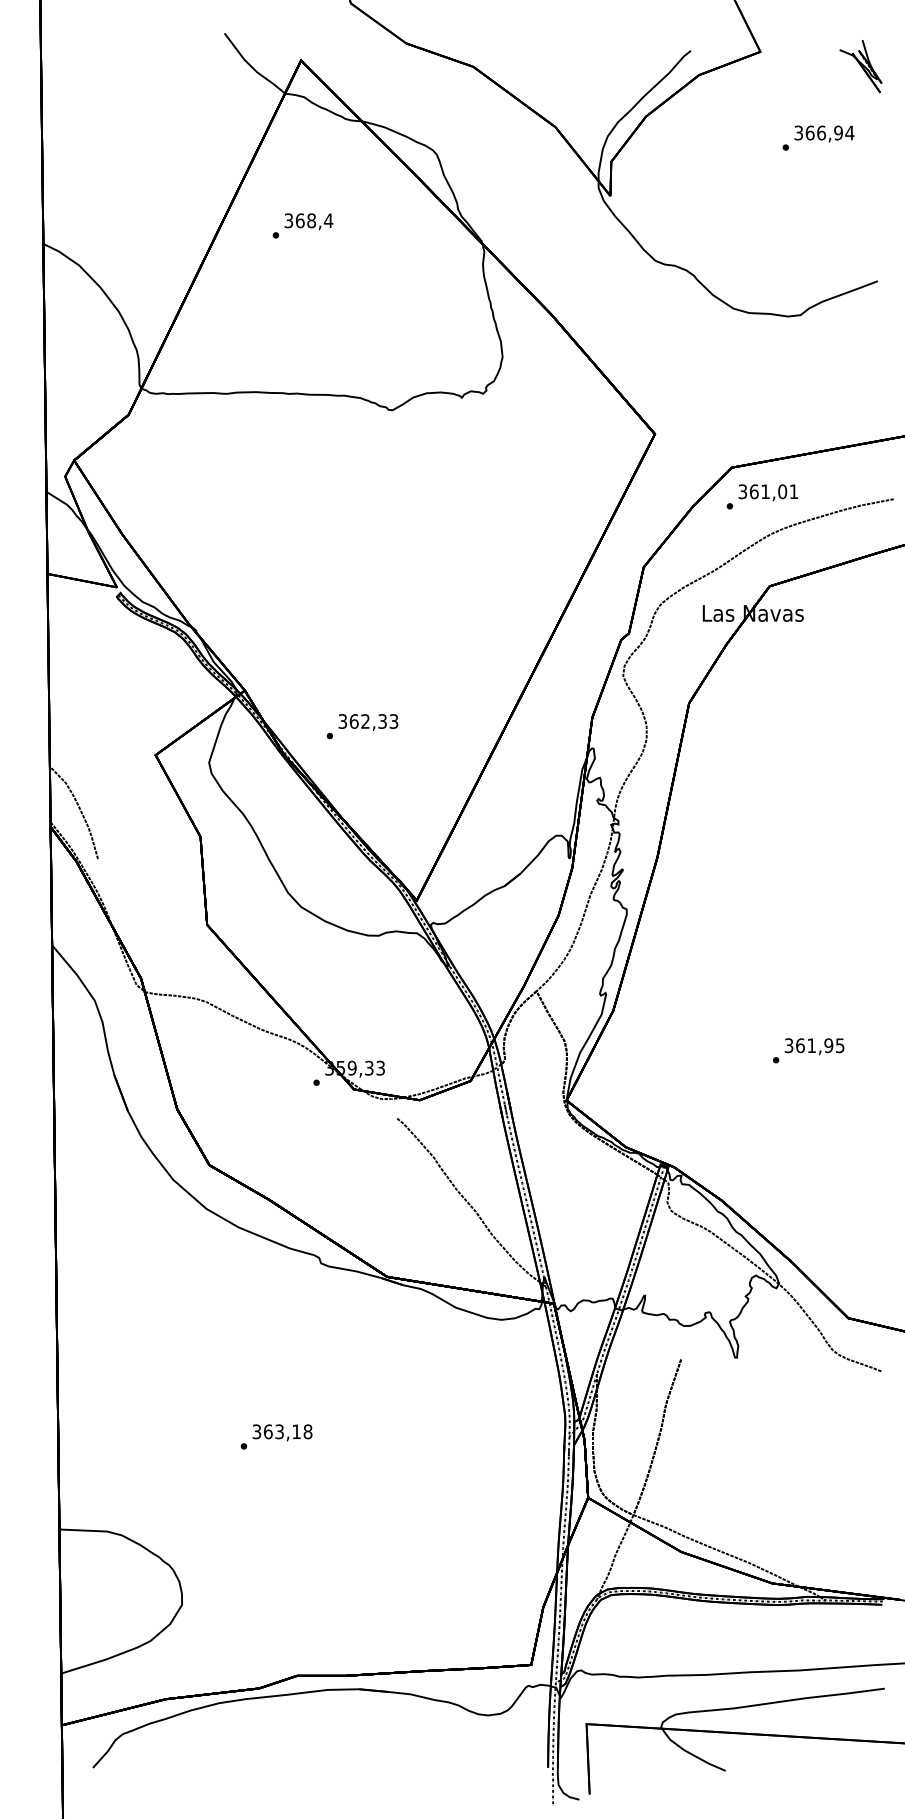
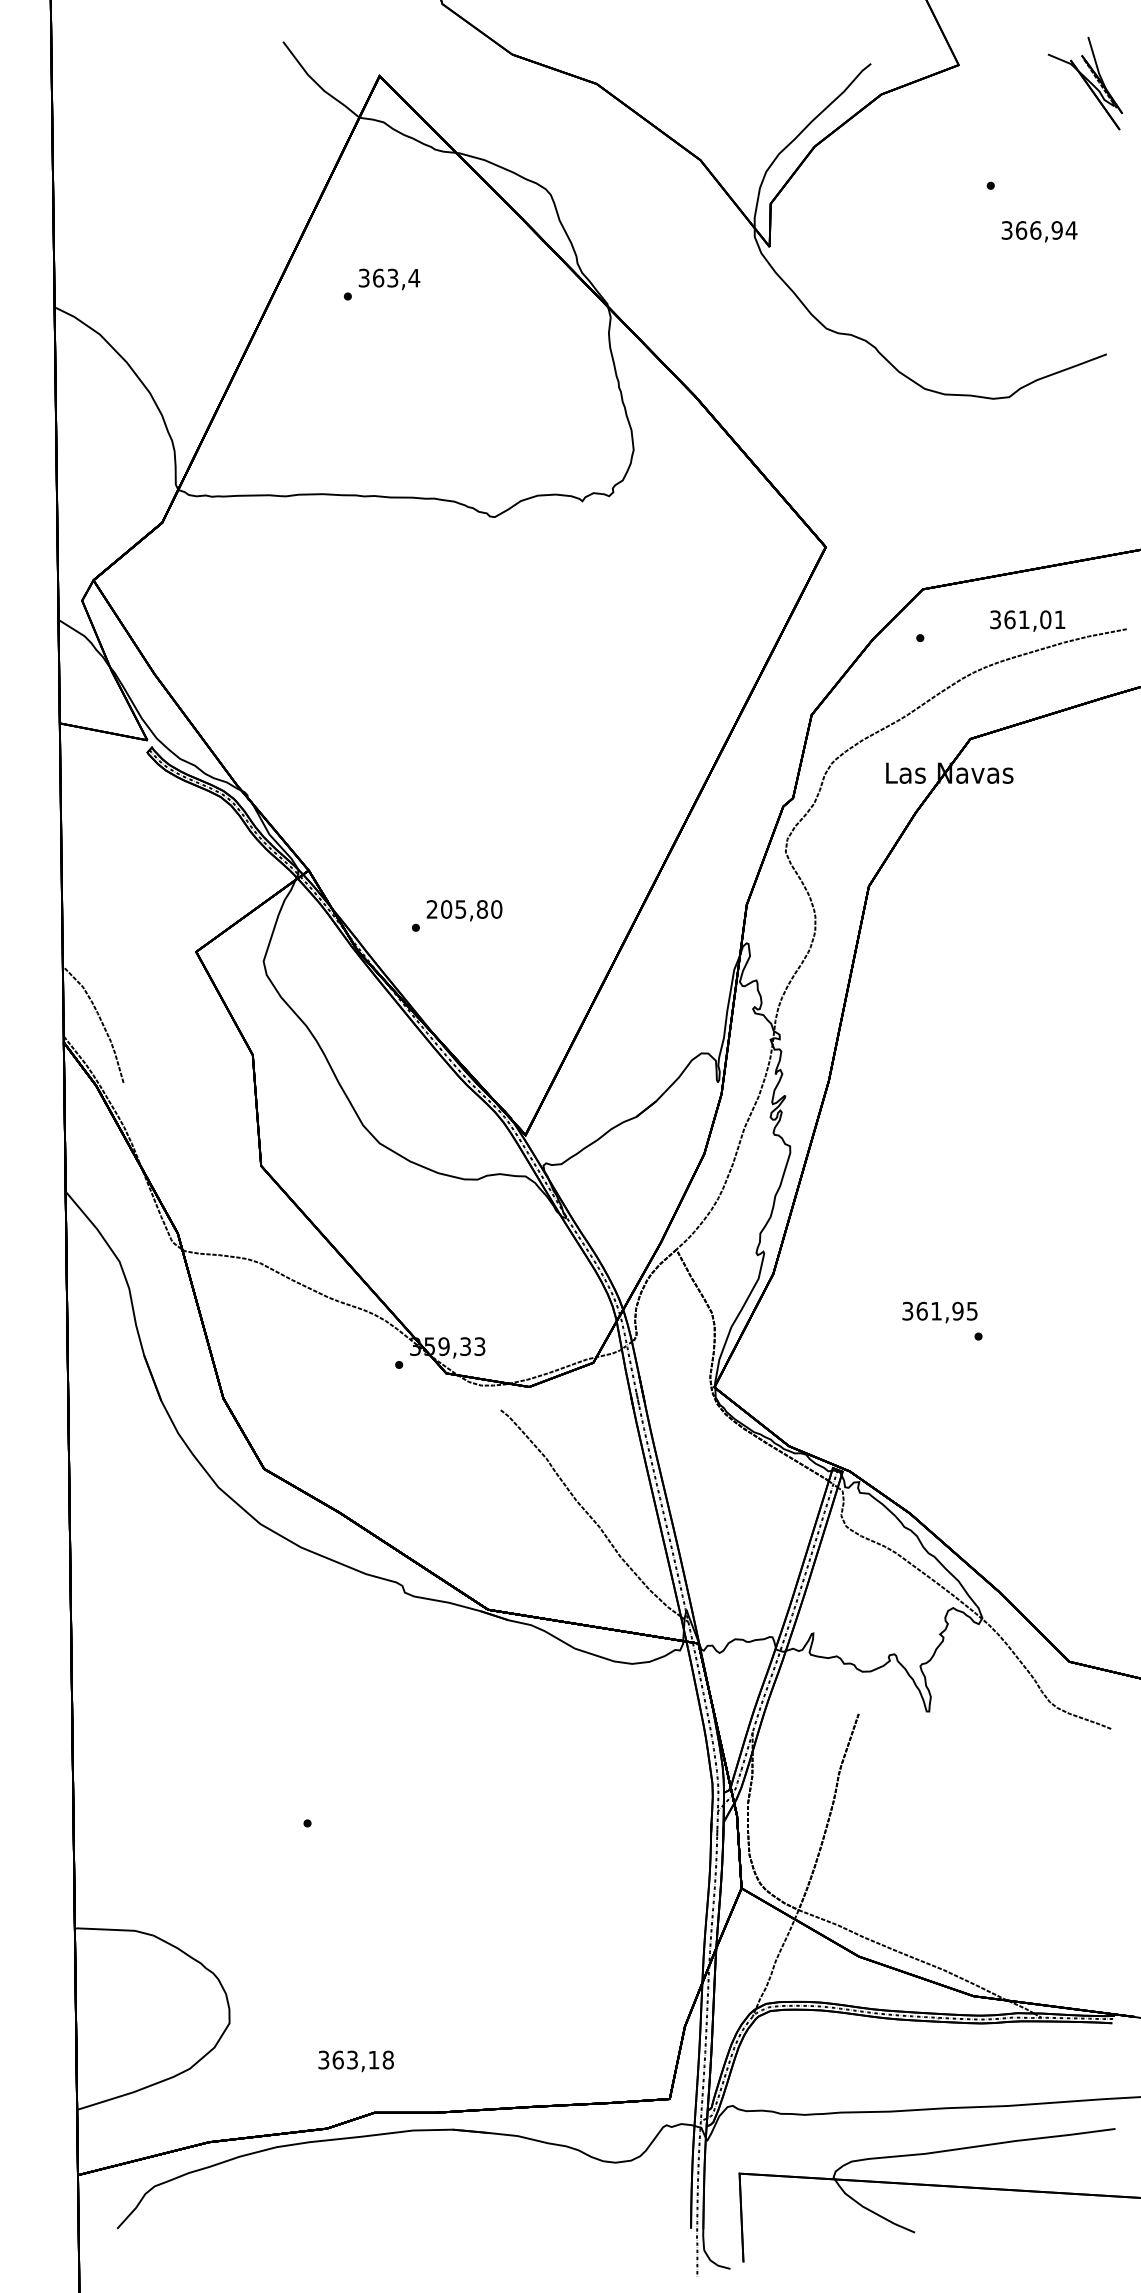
part: (860, 66) -> (1085, 83), size x1.4
text: (824, 133) -> (1039, 231), moved
text: (311, 220) -> (392, 277), 368,4 -> 363,4
text: (768, 492) -> (1027, 620), moved
text: (368, 721) -> (464, 909), 362,33 -> 205,80
text: (814, 1046) -> (939, 1312), moved
text: (281, 1432) -> (355, 2061), moved

